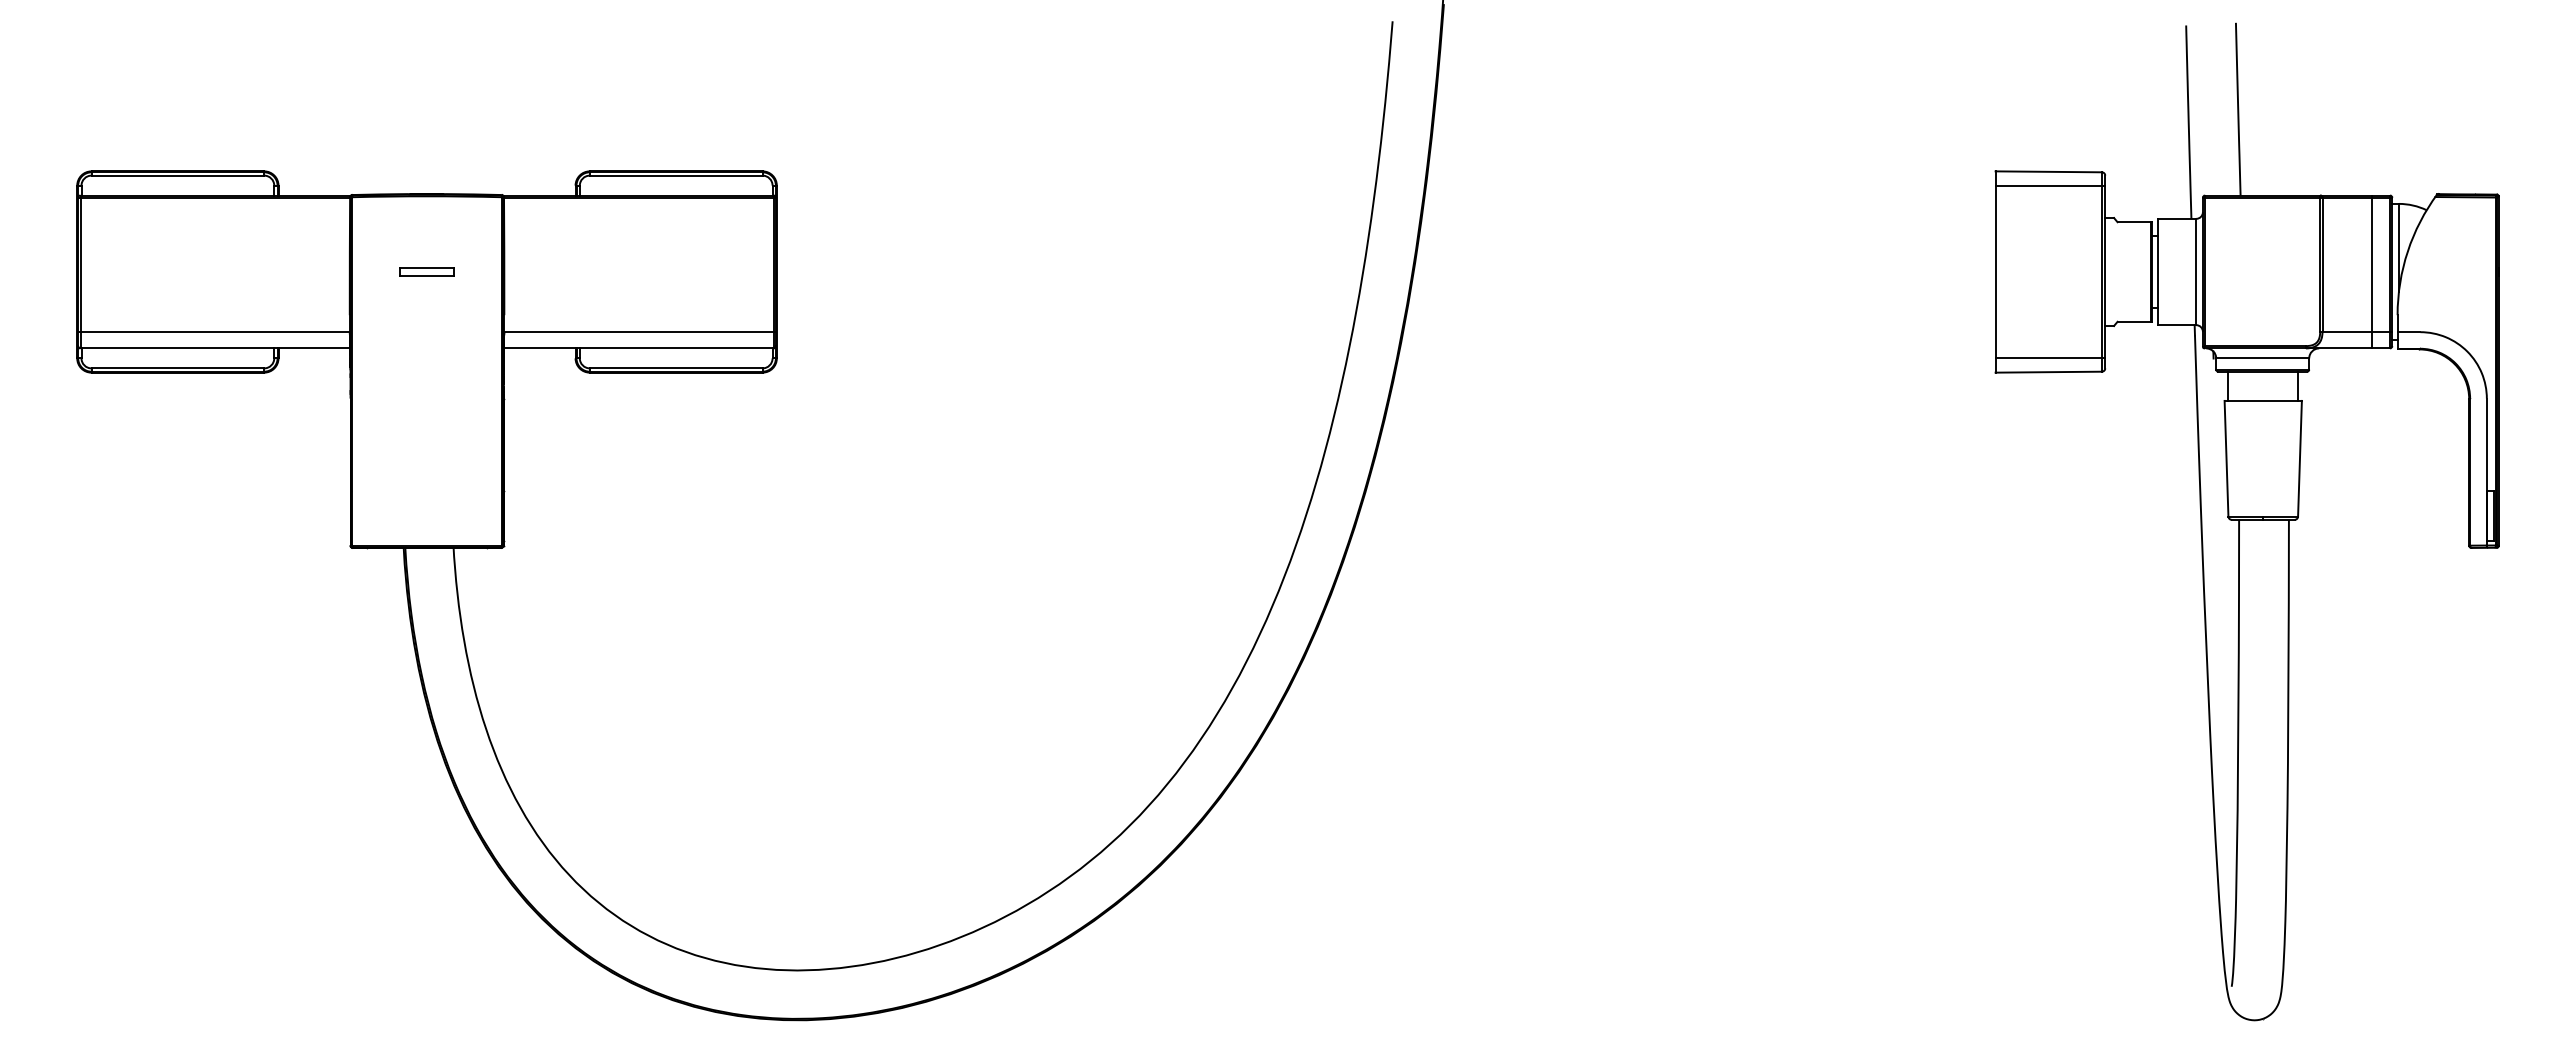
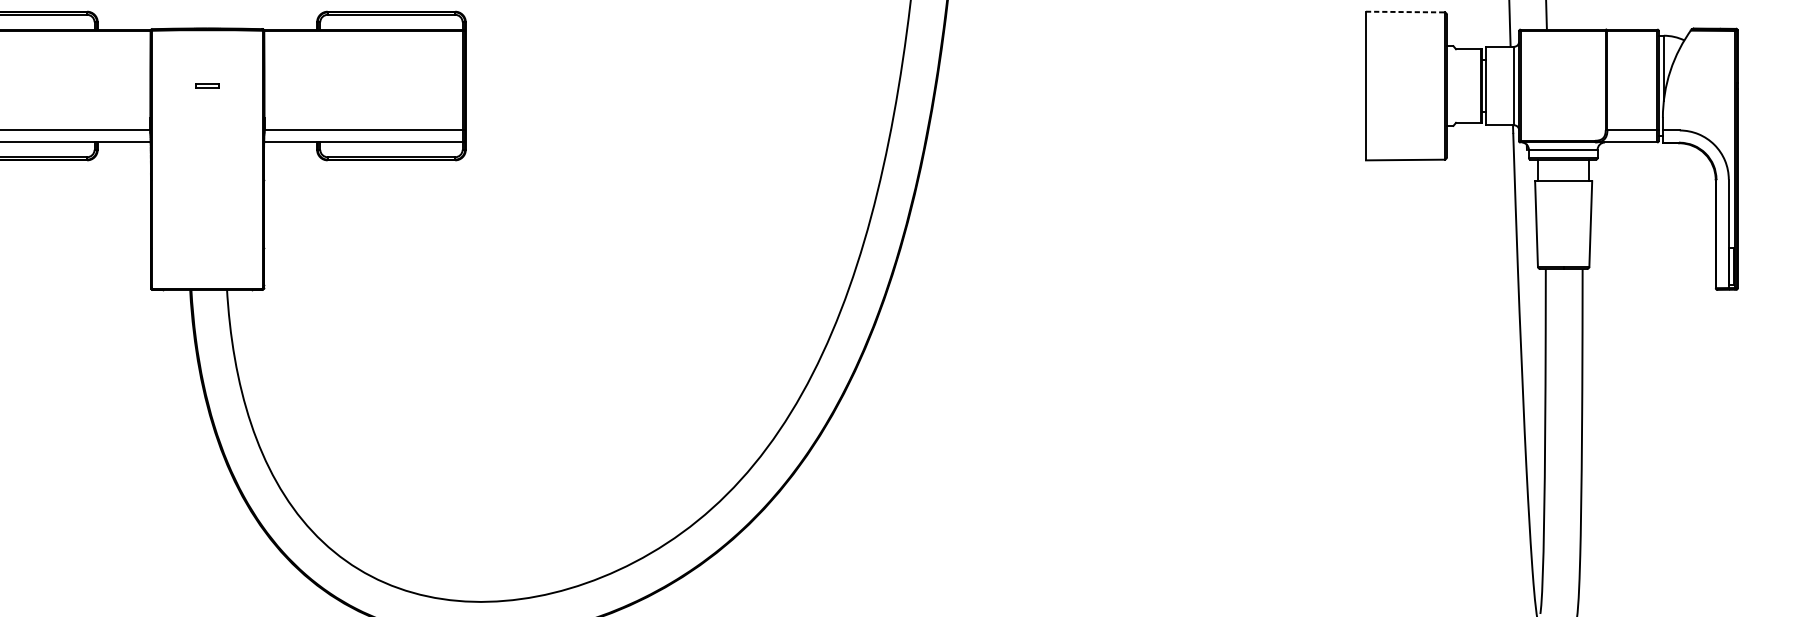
line: (2049, 171) -> (1405, 11), solid -> dashed
line: (2050, 185) -> (1406, 22), removed
part: (426, 271) -> (207, 85), size x0.6
line: (2372, 271) -> (1644, 85), removed
line: (2050, 358) -> (1406, 149), removed

